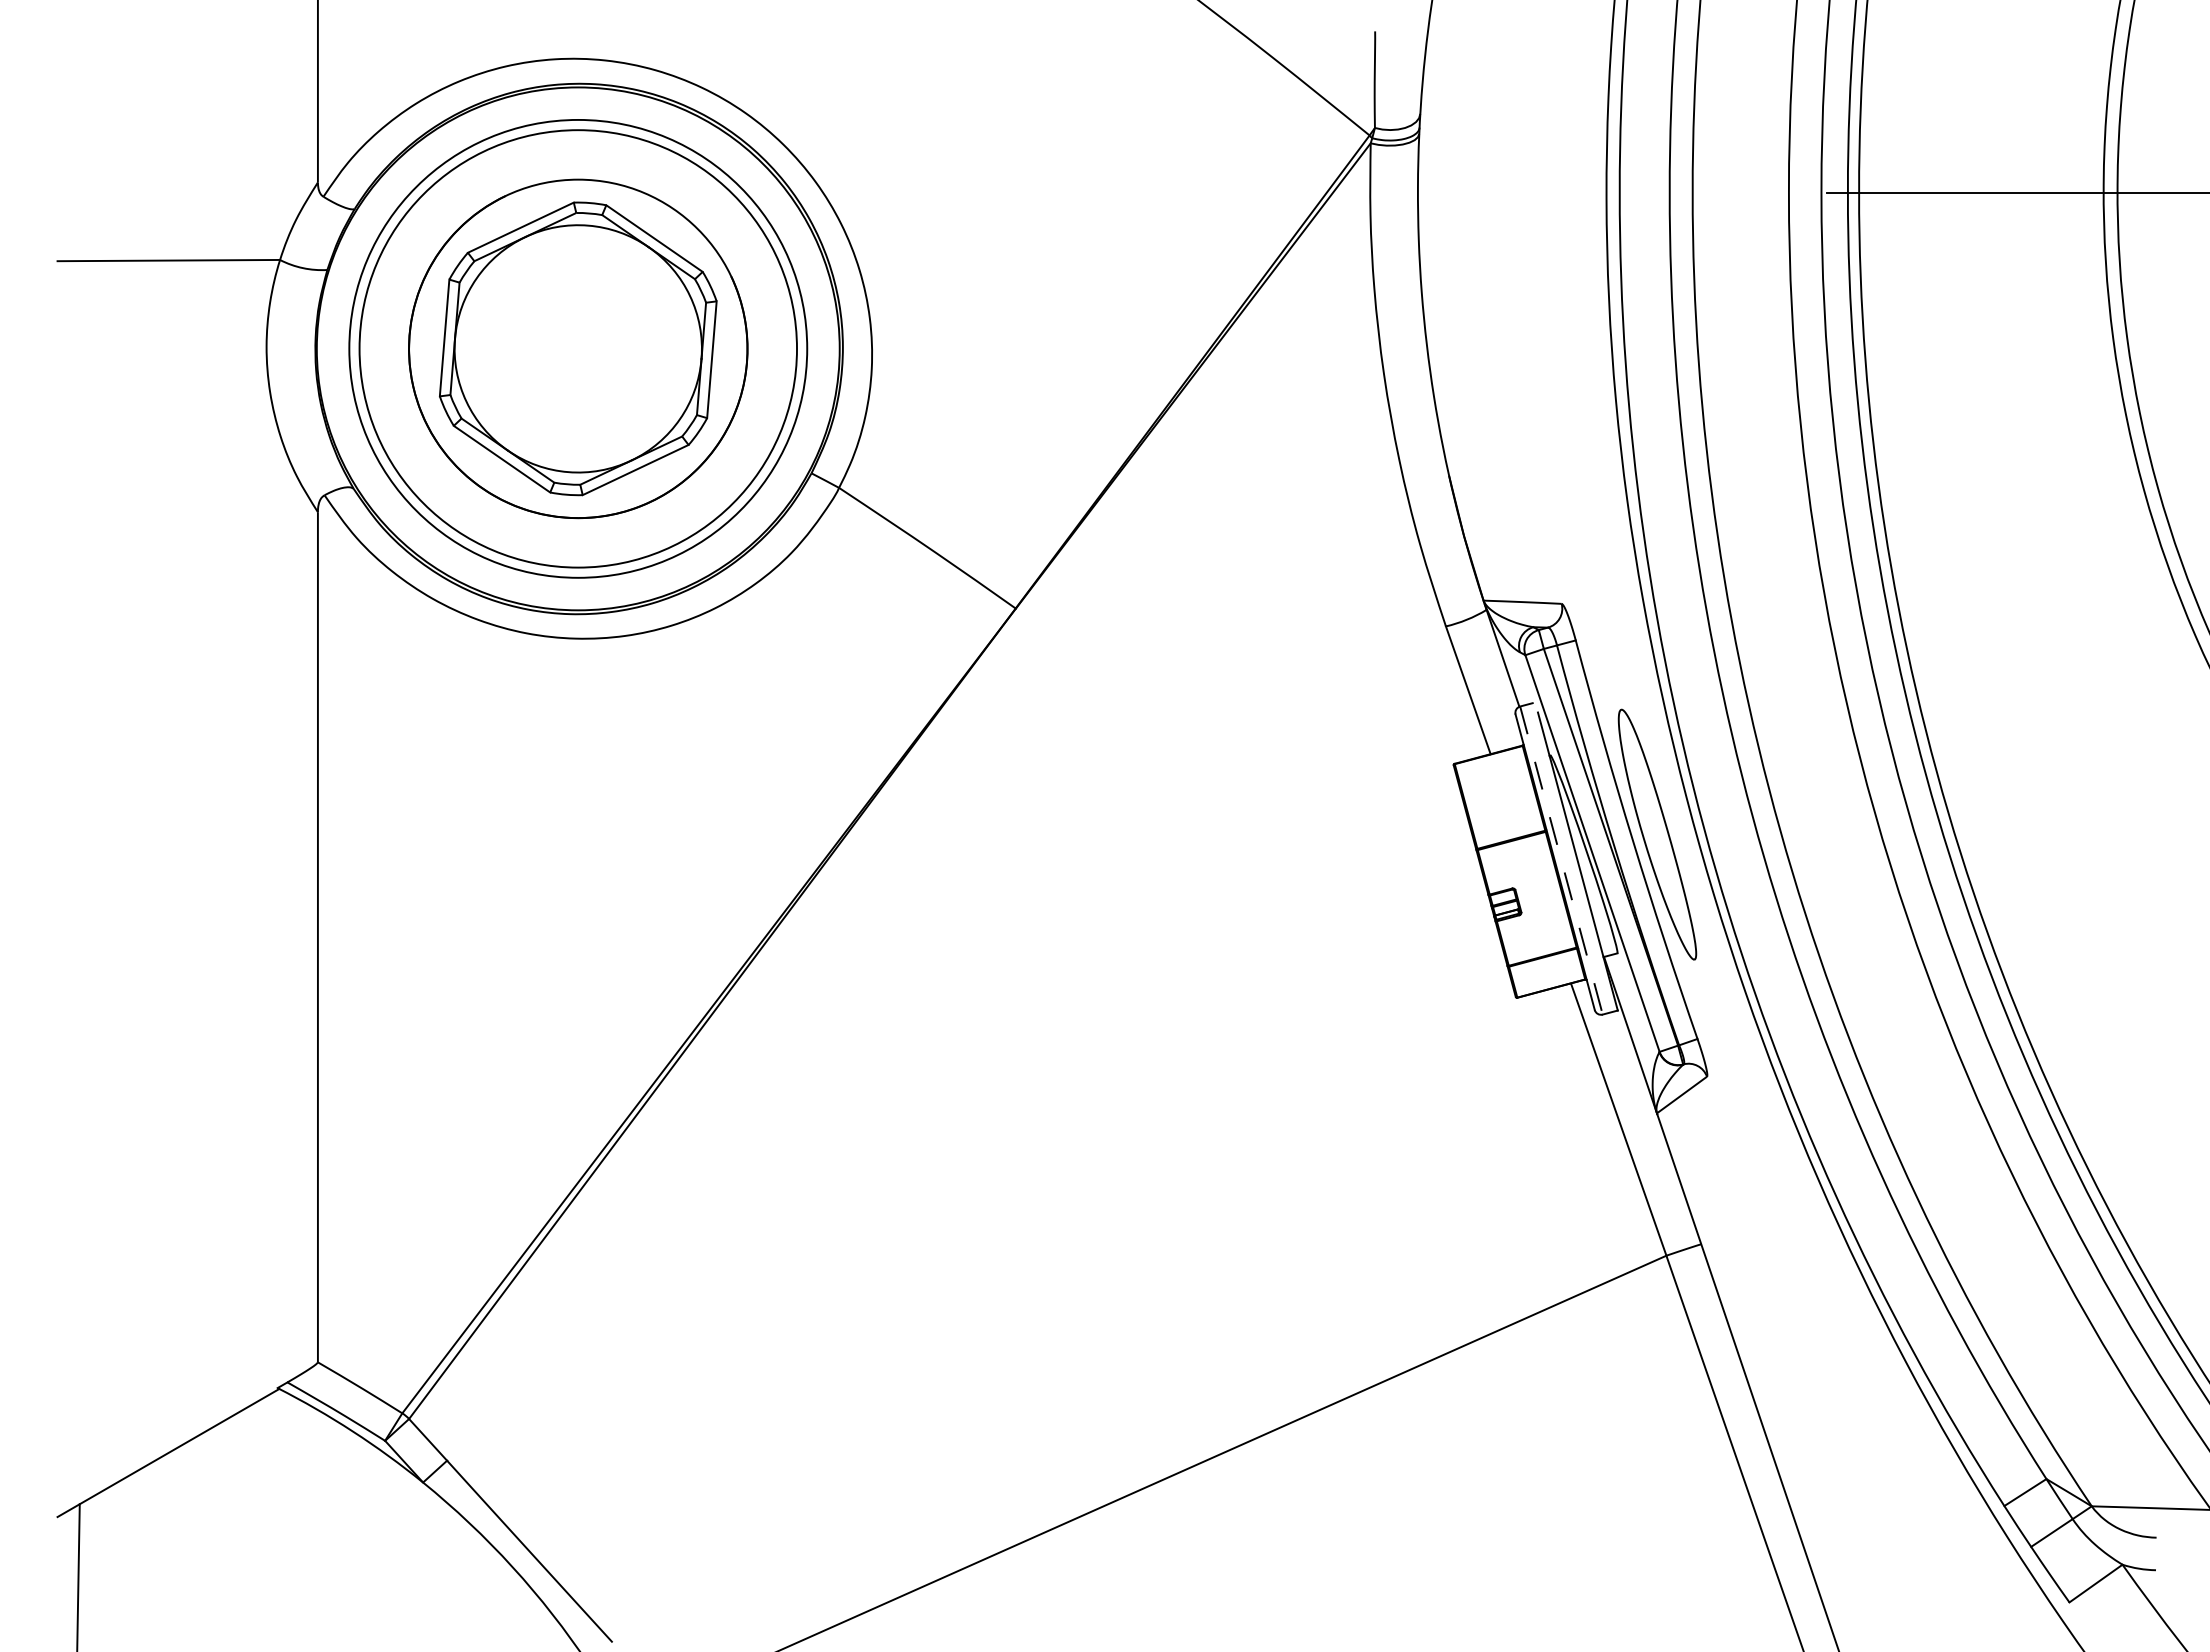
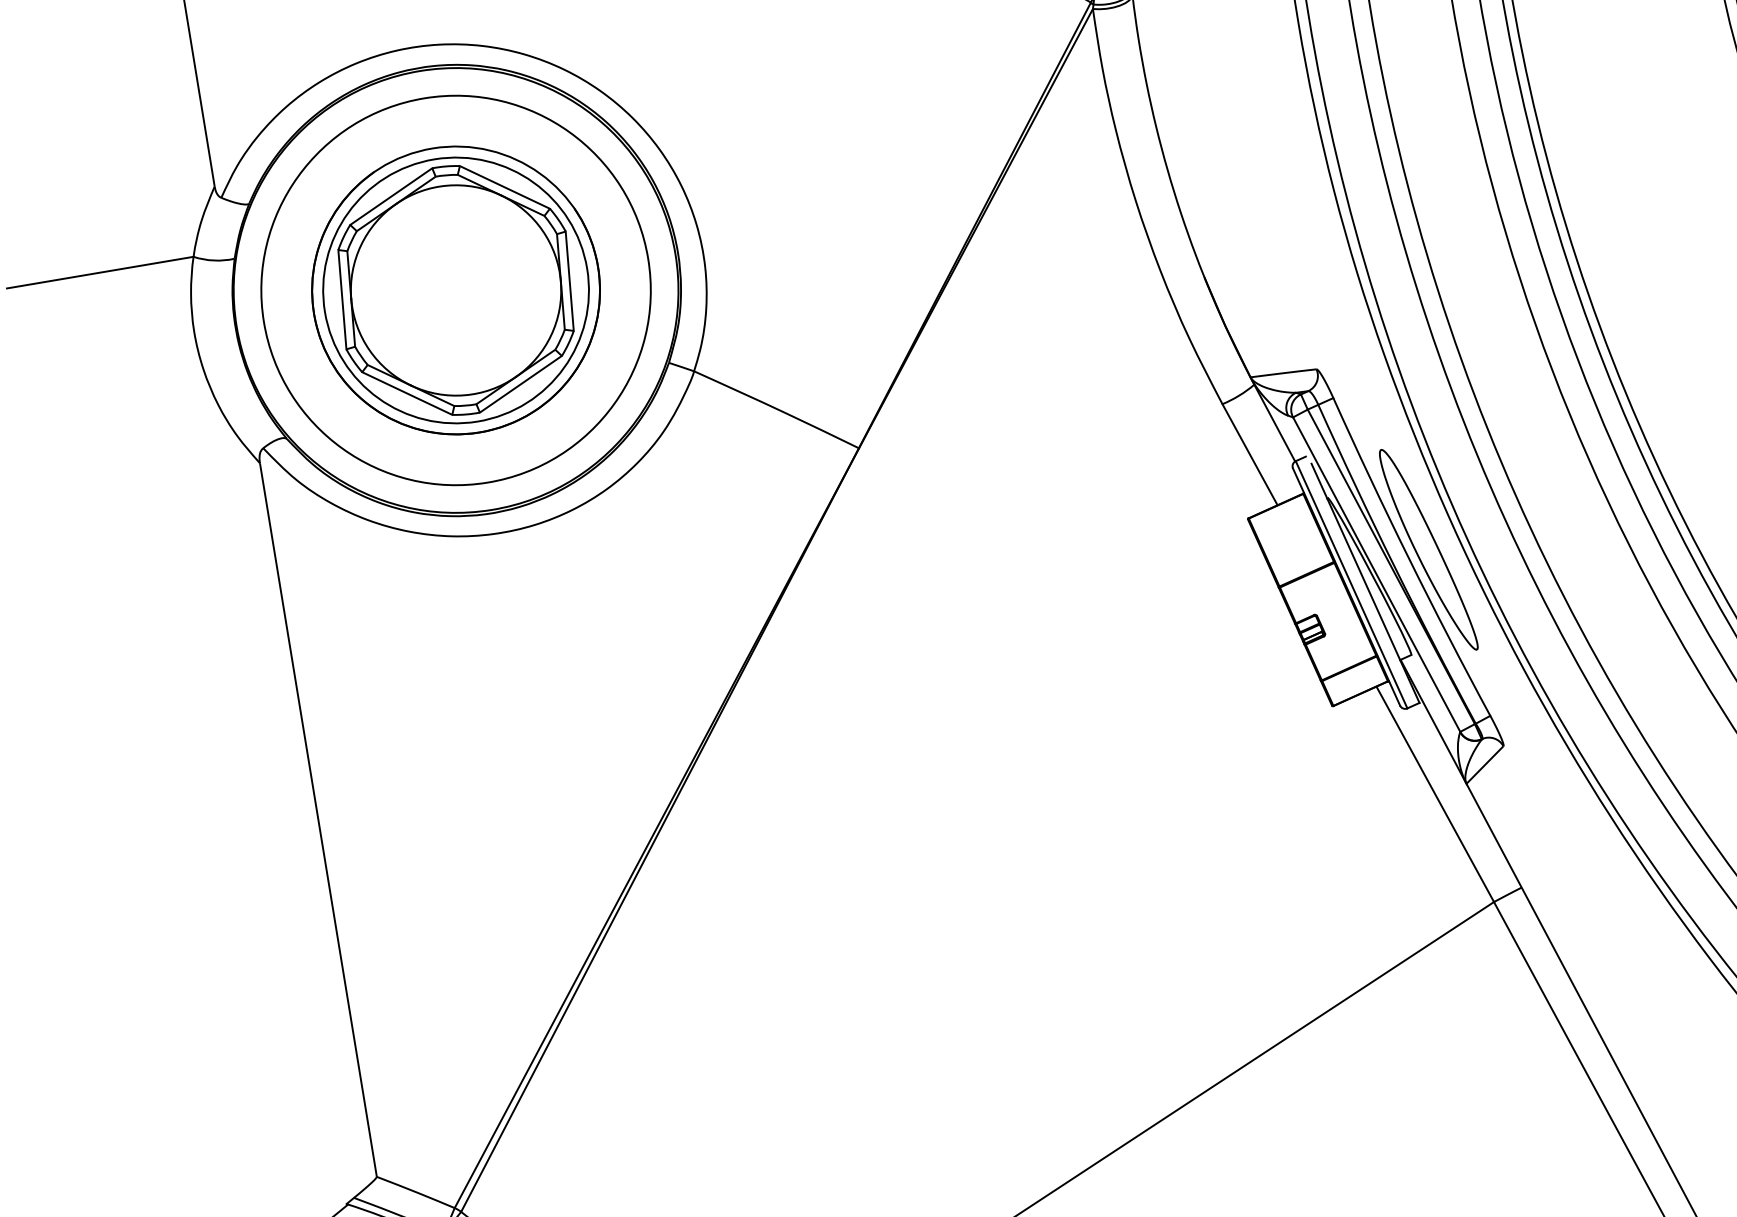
circle: (578, 348) -> (456, 290), size x0.71
line: (1561, 861) -> (1351, 585), dashed -> solid

